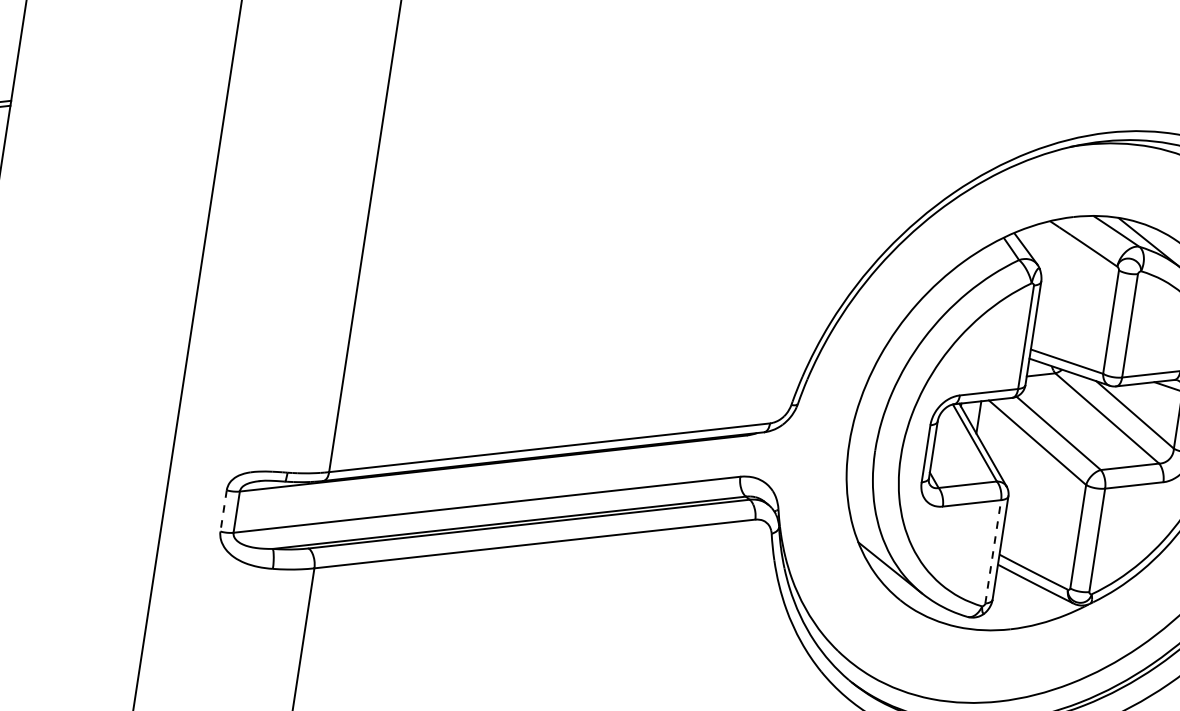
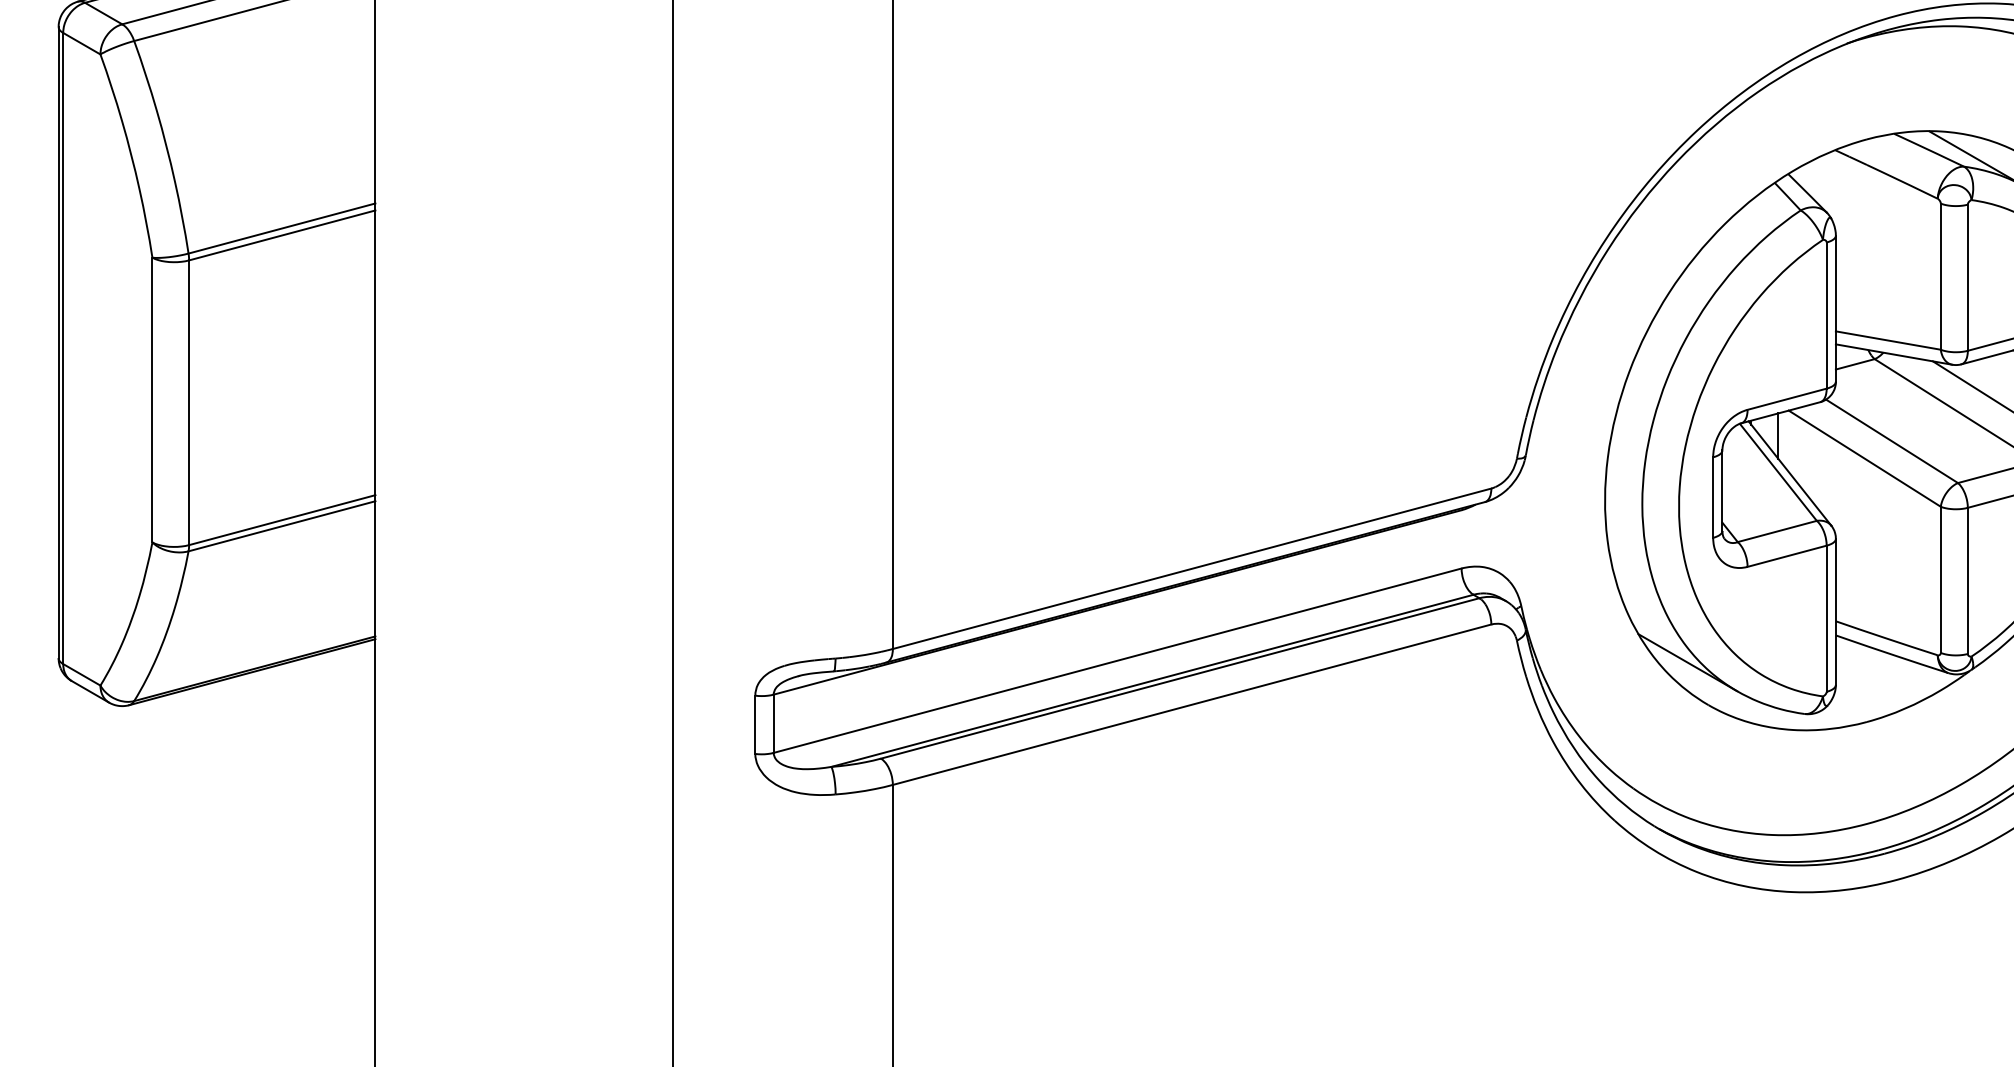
line: (223, 511) -> (755, 725), dashed -> solid
line: (993, 551) -> (1826, 618), dashed -> solid

